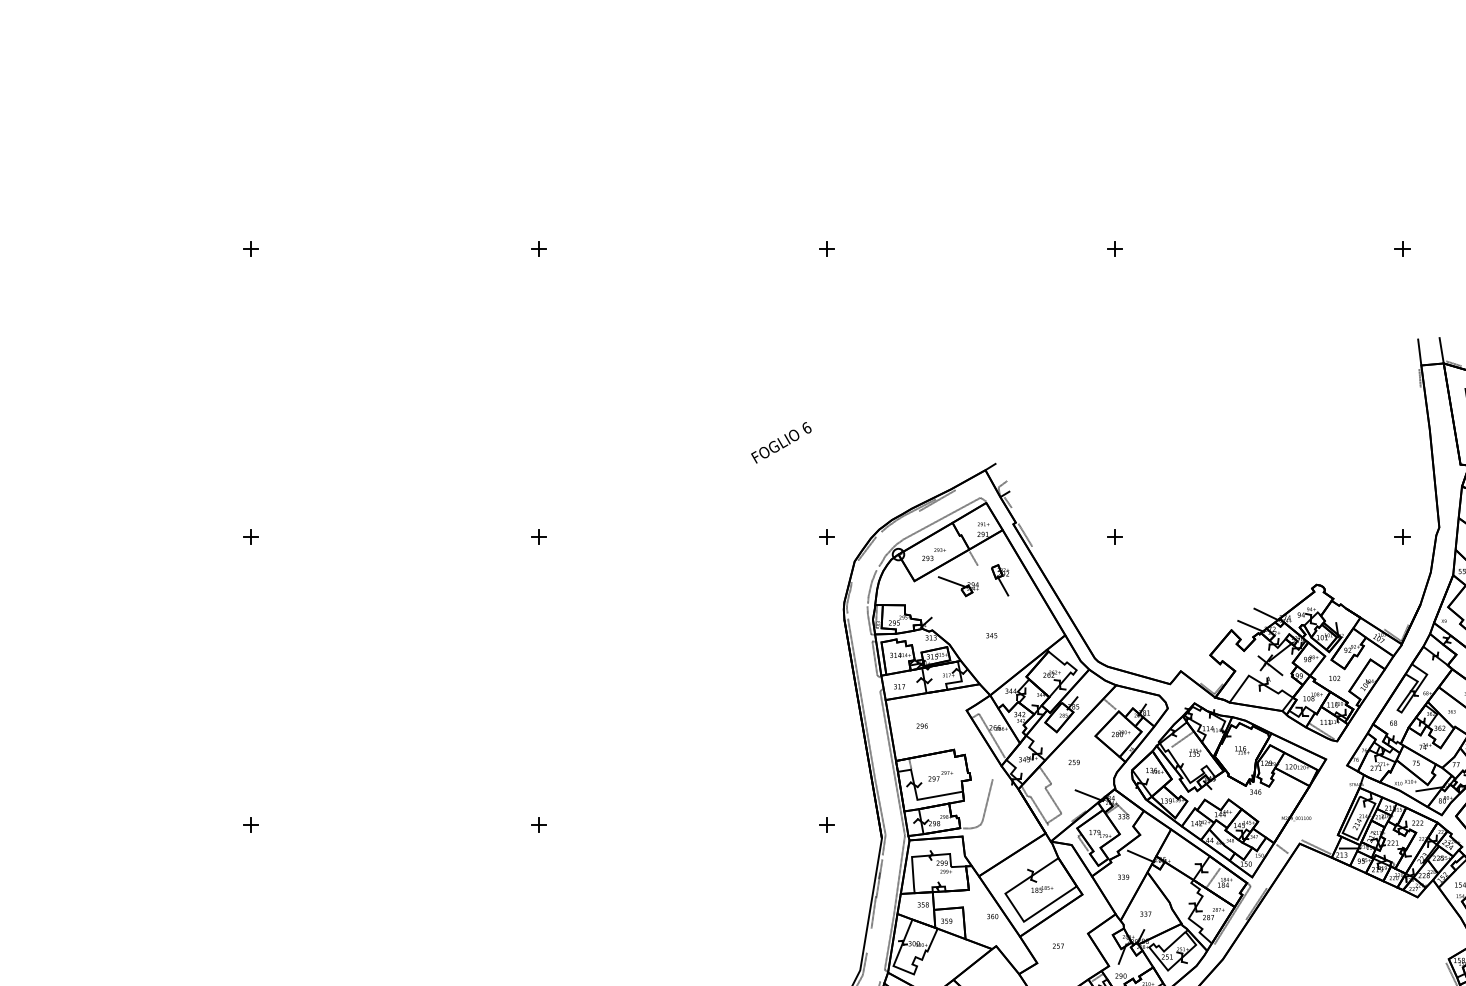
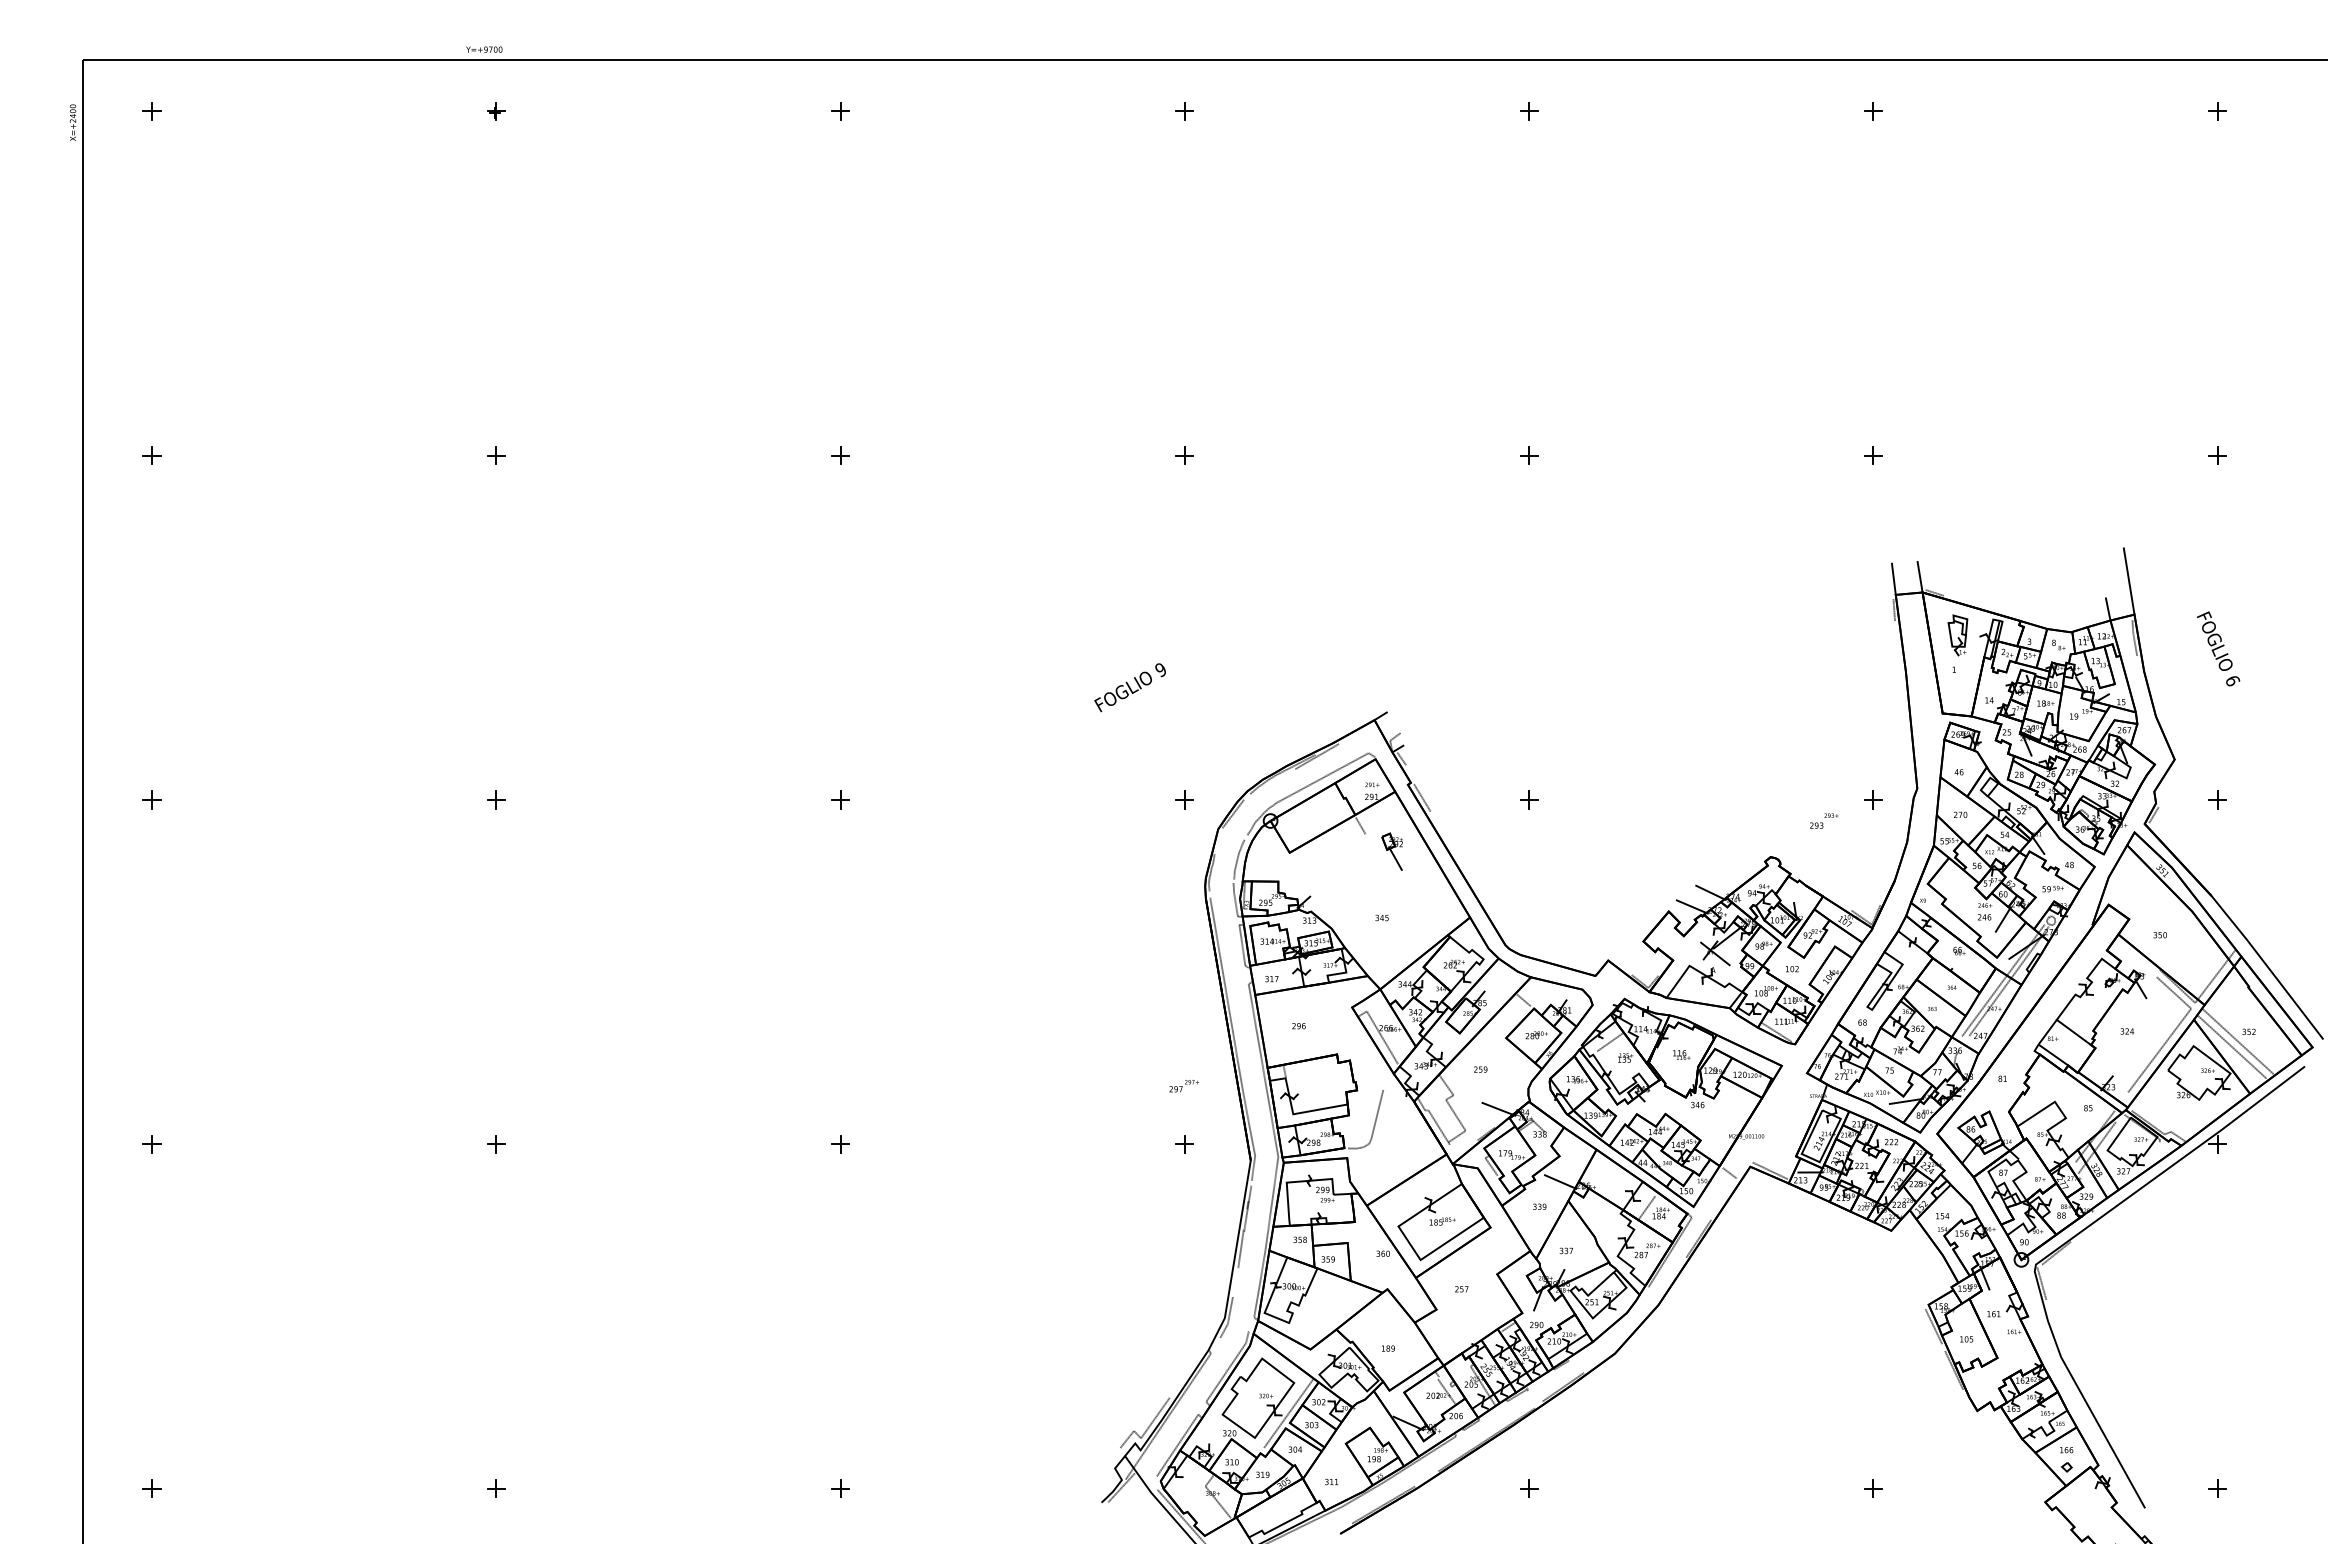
text: (806, 427) -> (1160, 669), 6 -> 9
text: (934, 554) -> (1824, 820), moved
part: (958, 586) -> (1342, 859), removed
text: (940, 776) -> (1183, 1086), moved

